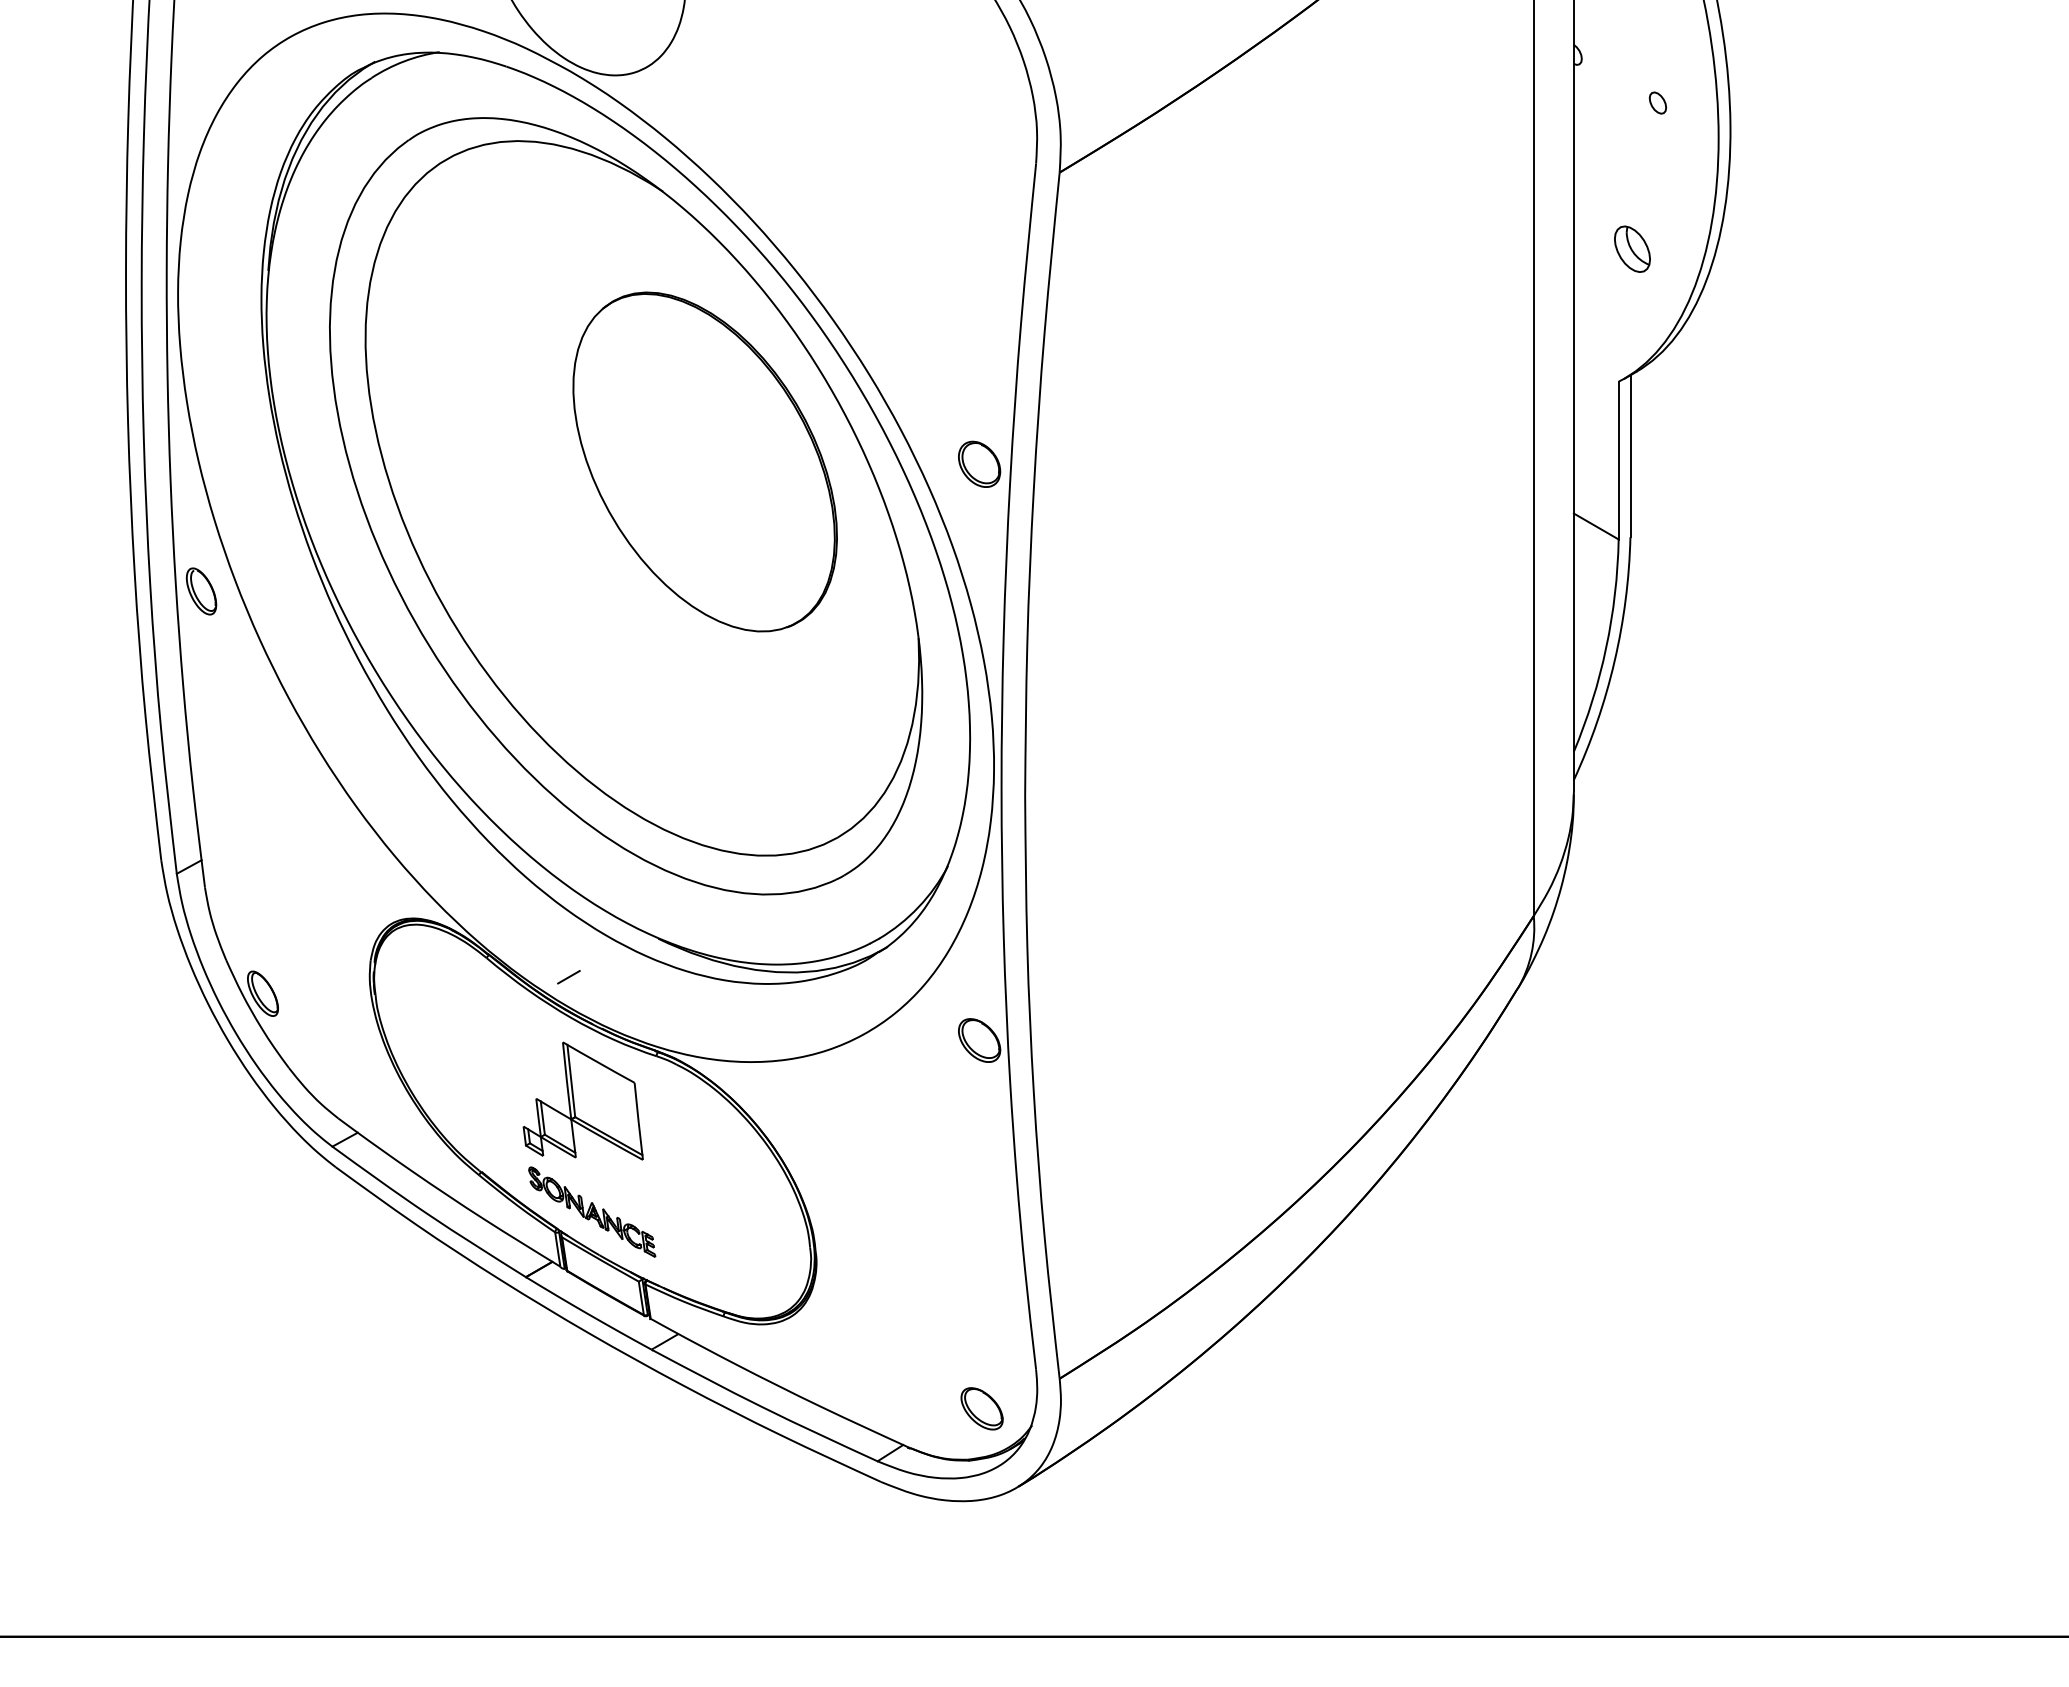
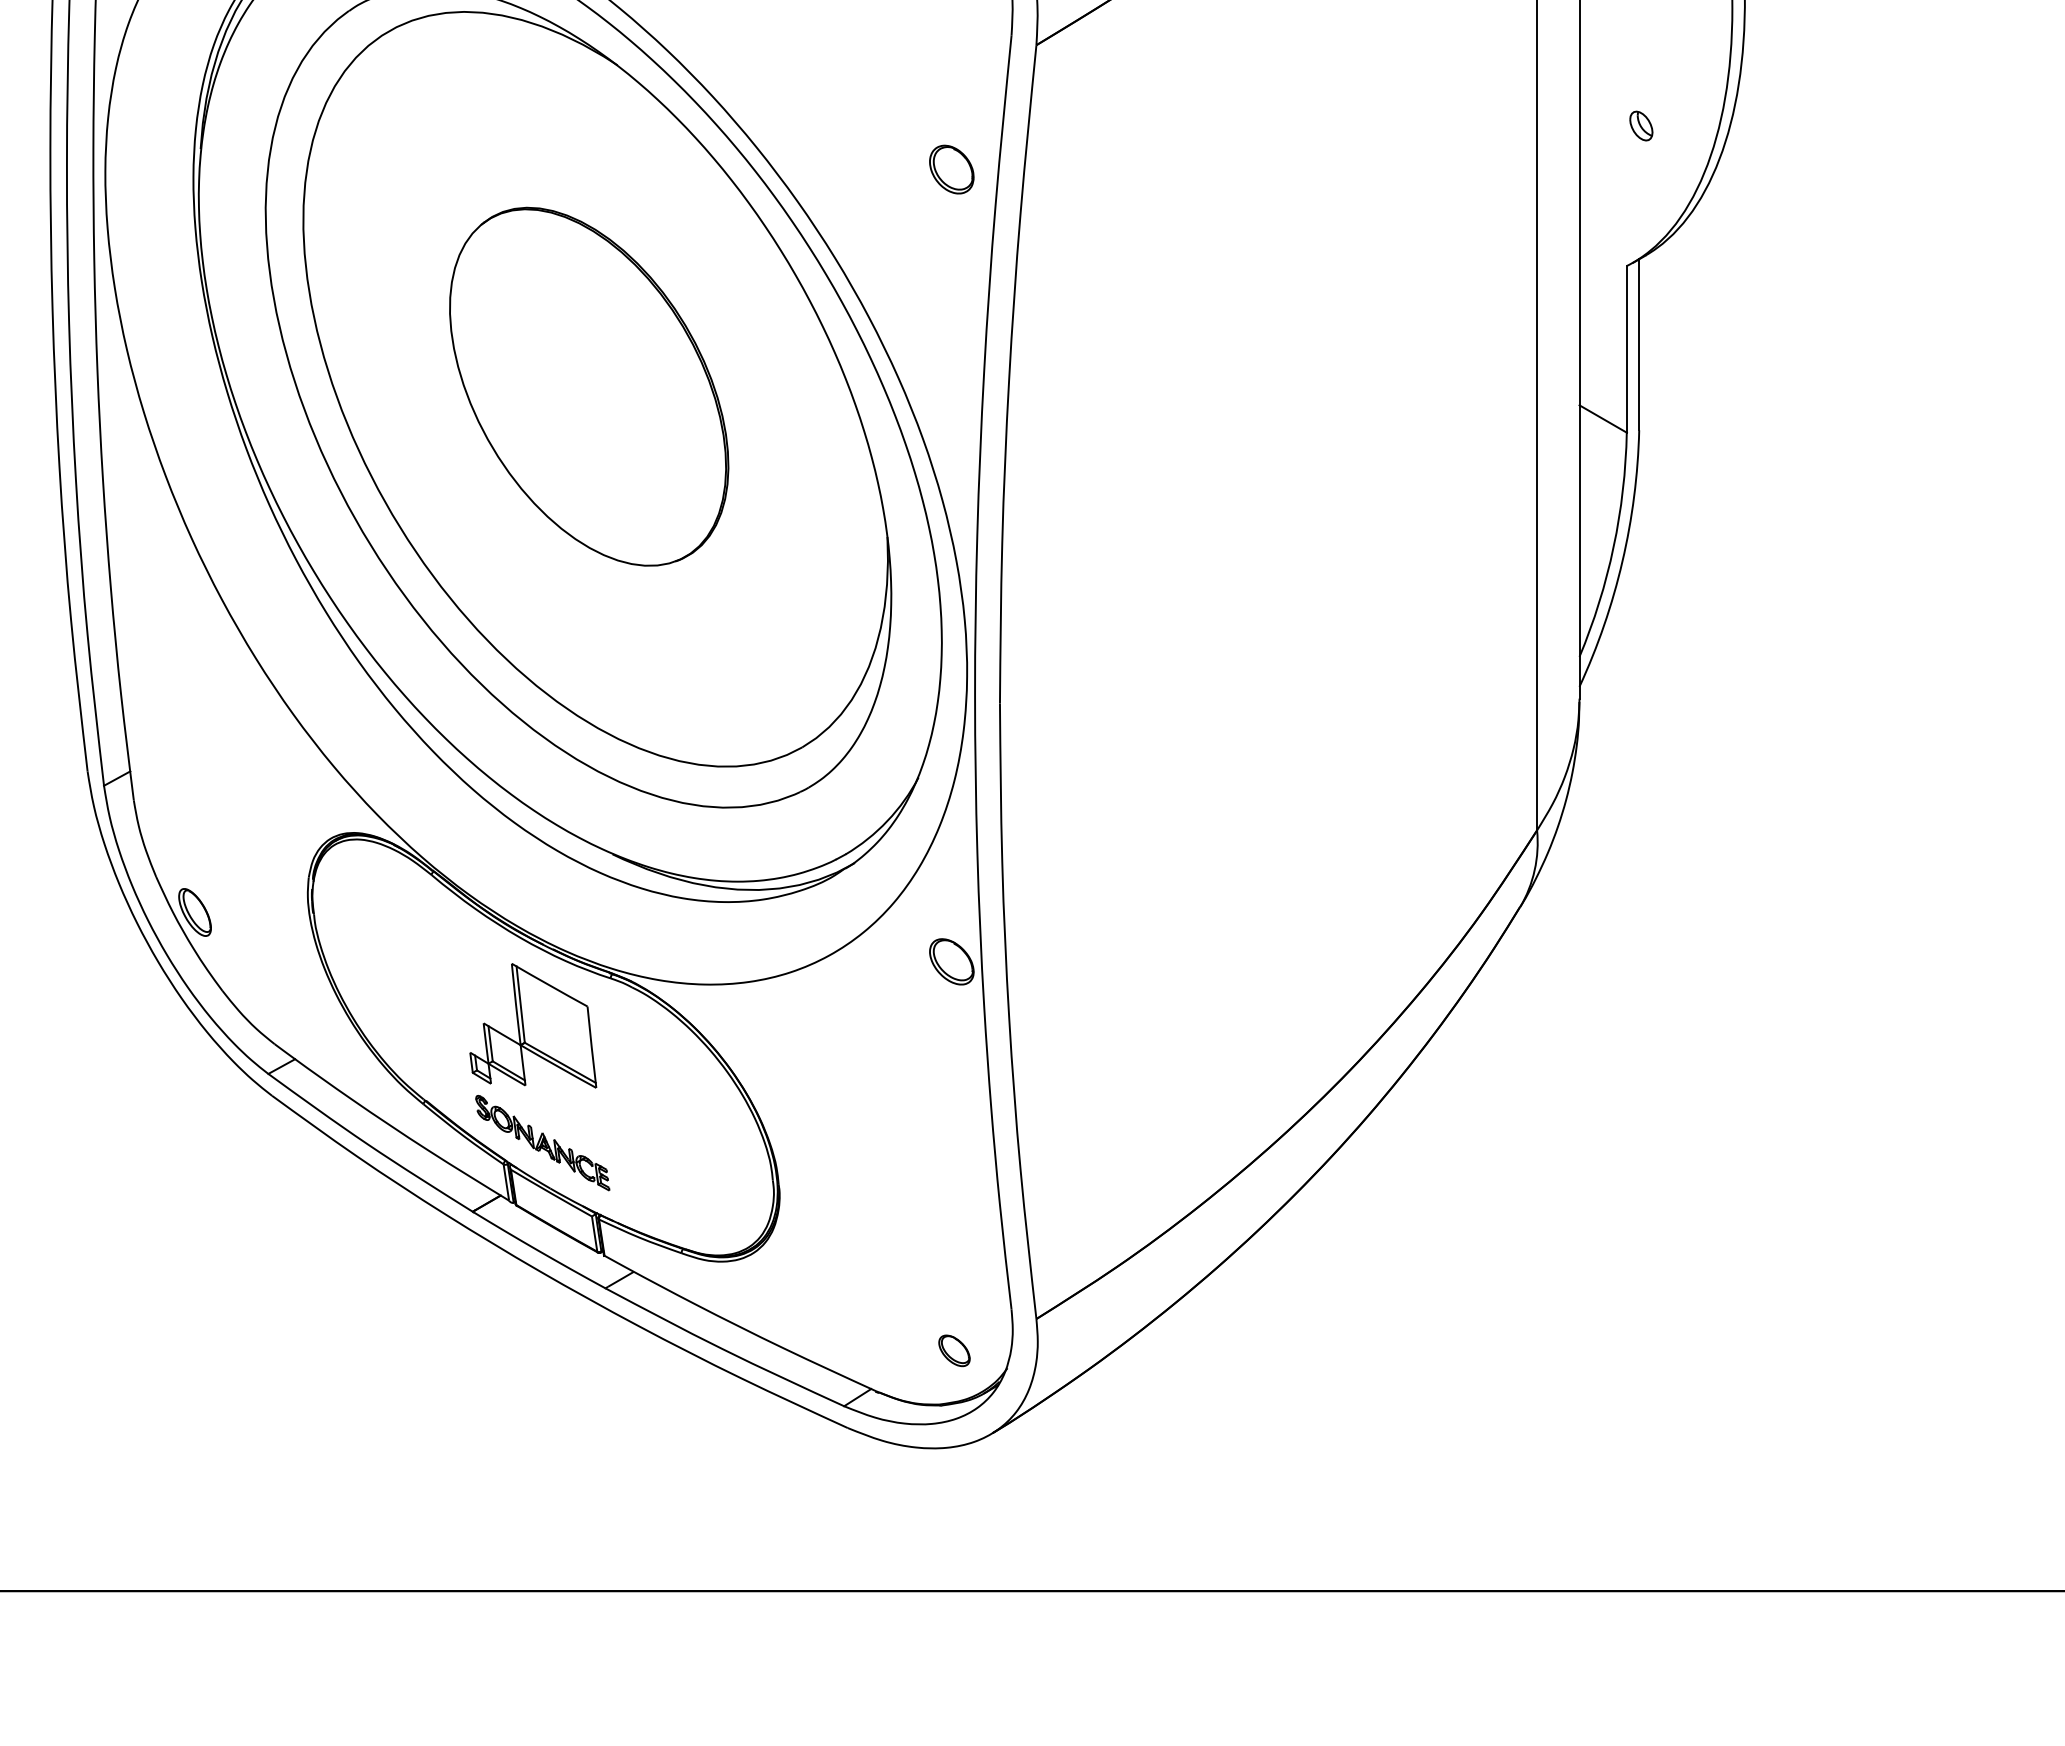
part: (1632, 248) -> (1641, 125), size x0.6
part: (704, 461) -> (588, 386), moved
part: (979, 463) -> (951, 168), moved
part: (201, 591) -> (130, 487), removed
line: (568, 977) -> (517, 895), removed
part: (981, 1408) -> (953, 1350), size x0.7

